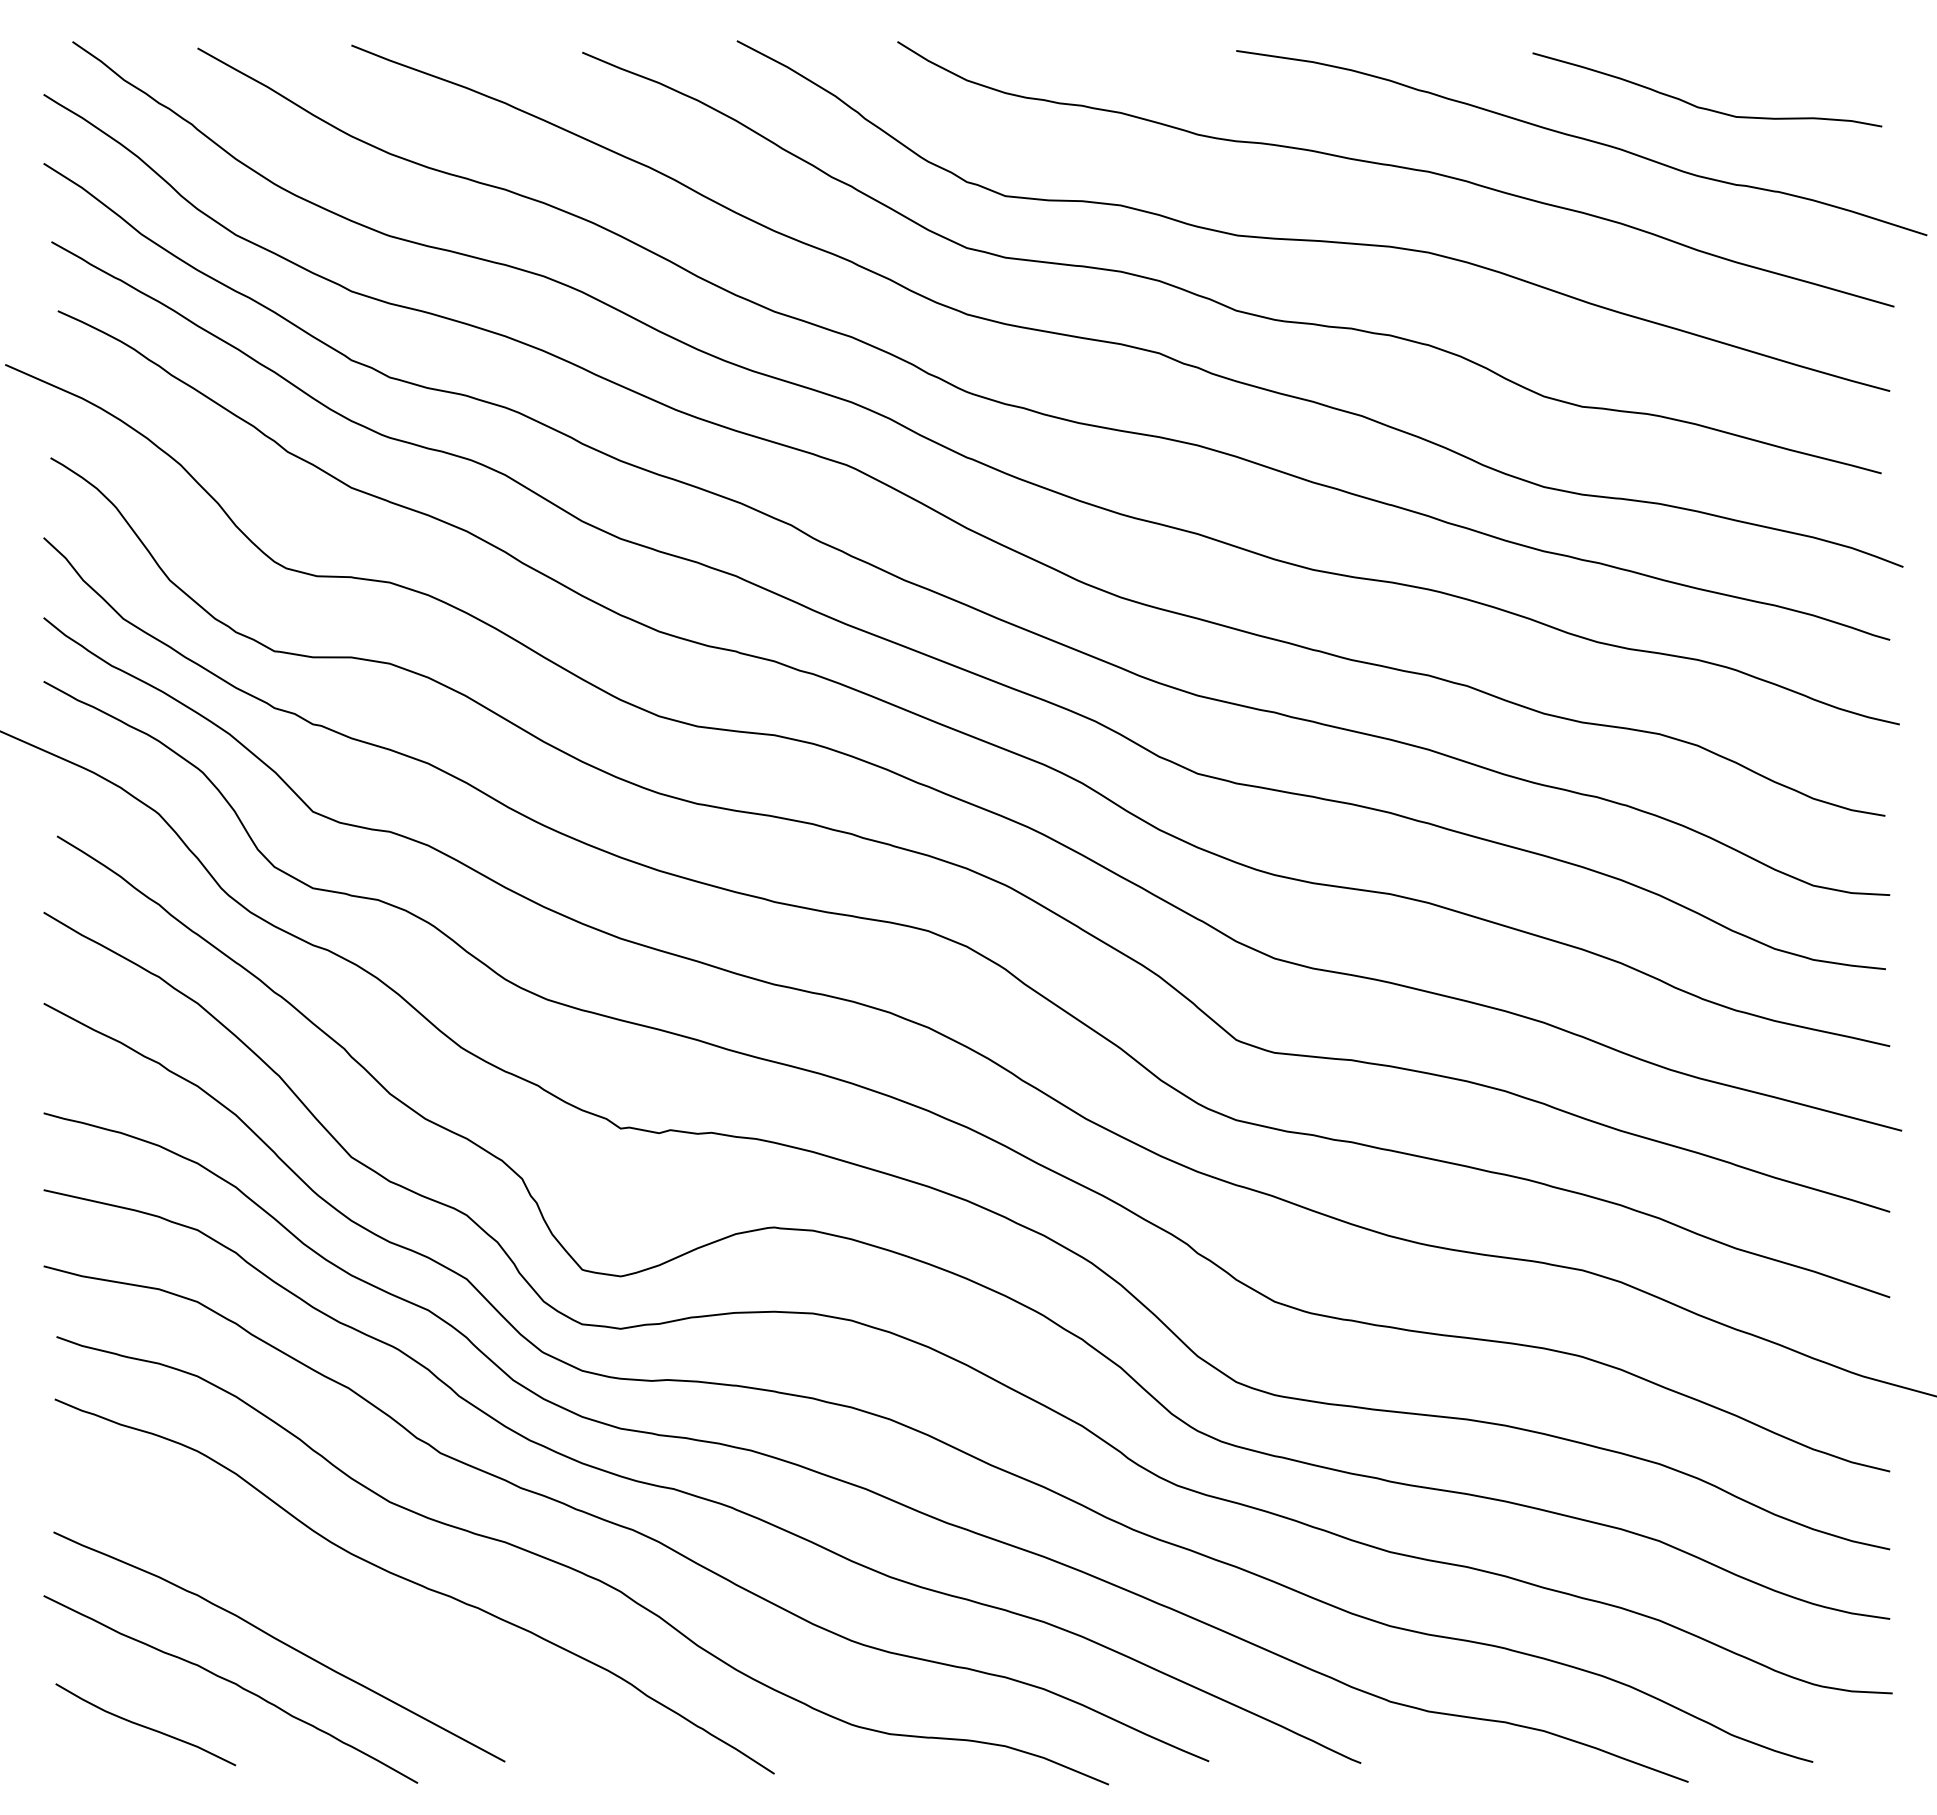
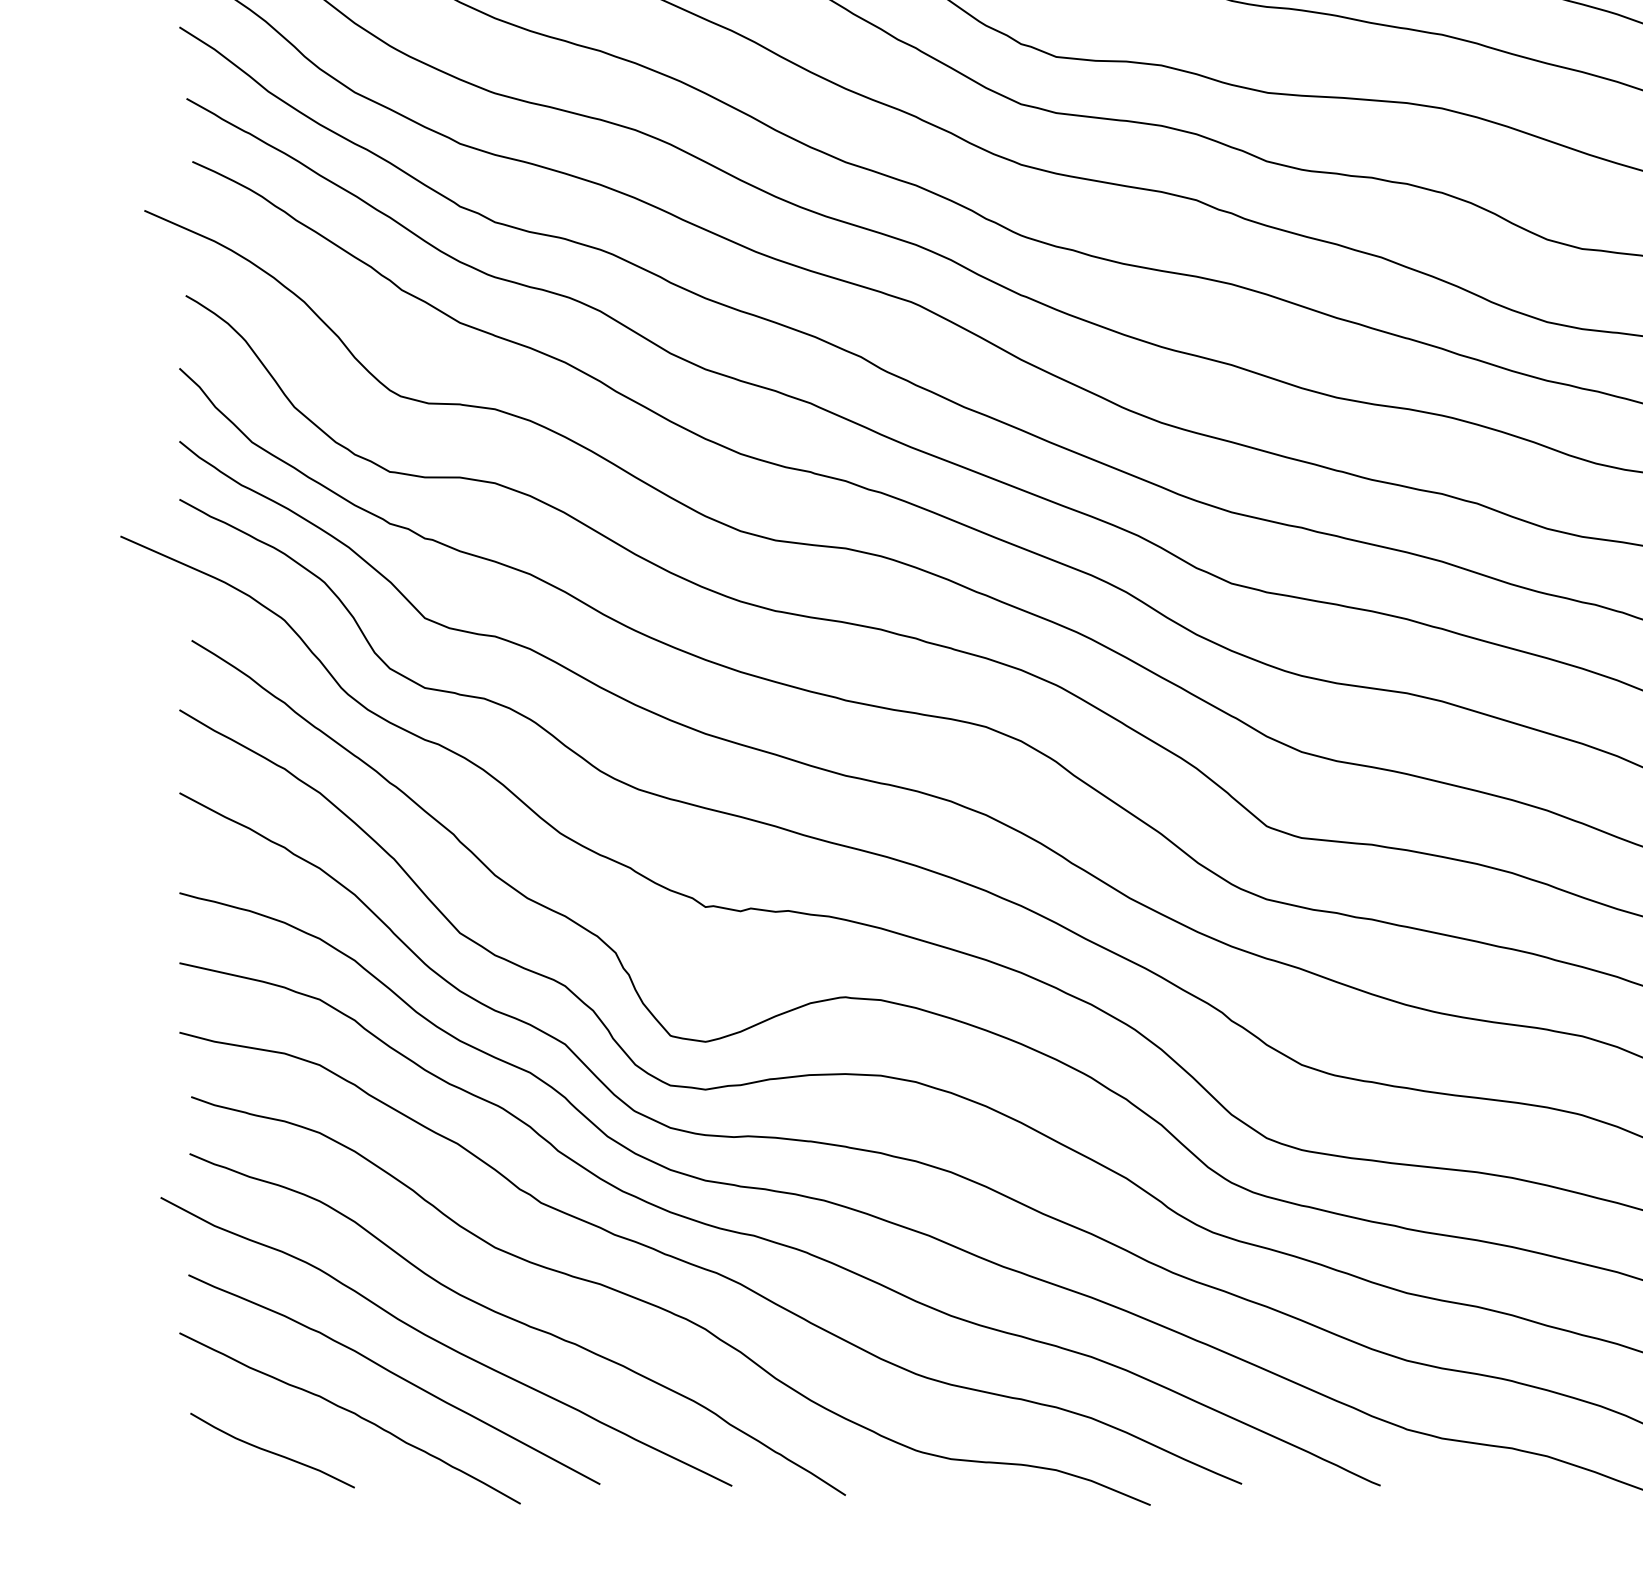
curve: (335, 1608) -> (445, 1344), added

